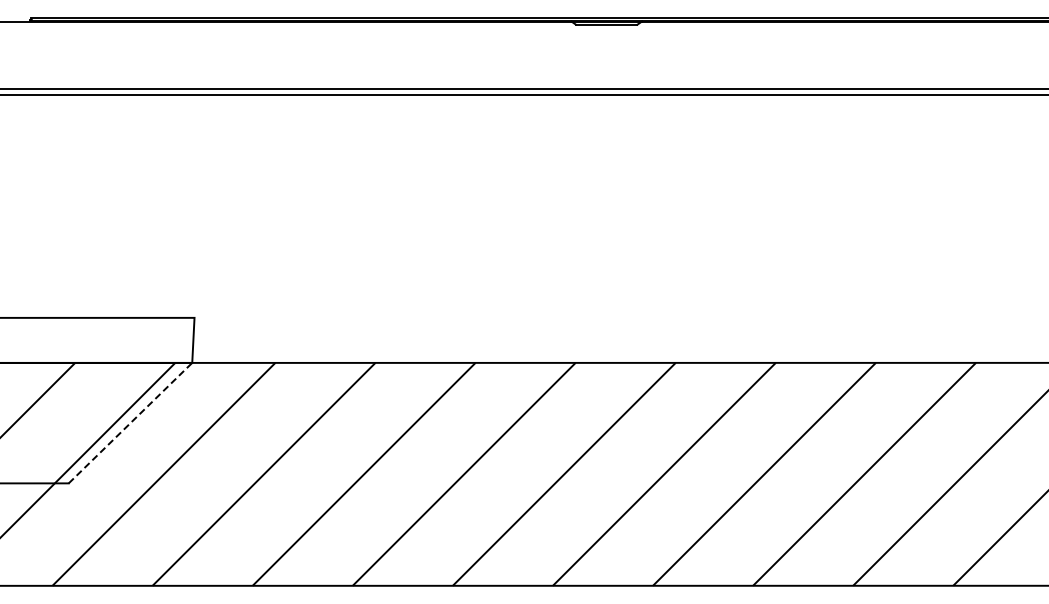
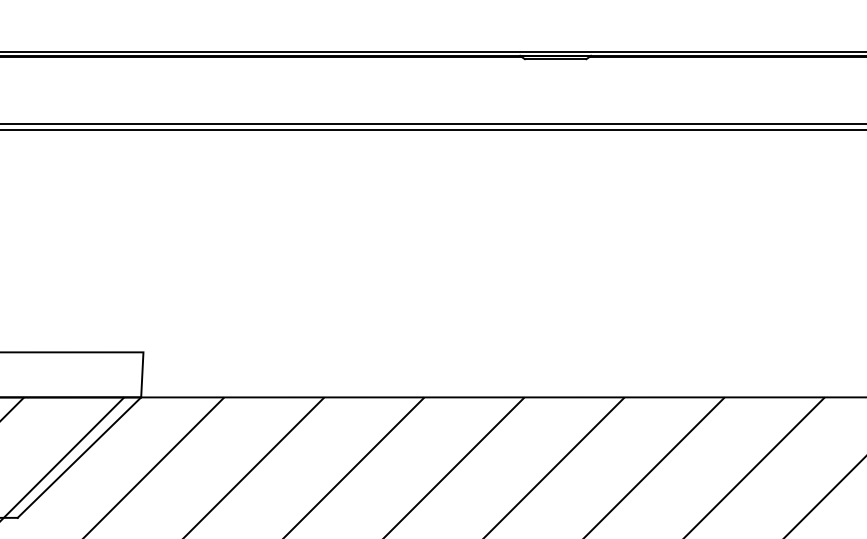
line: (130, 422) -> (79, 456), dashed -> solid

